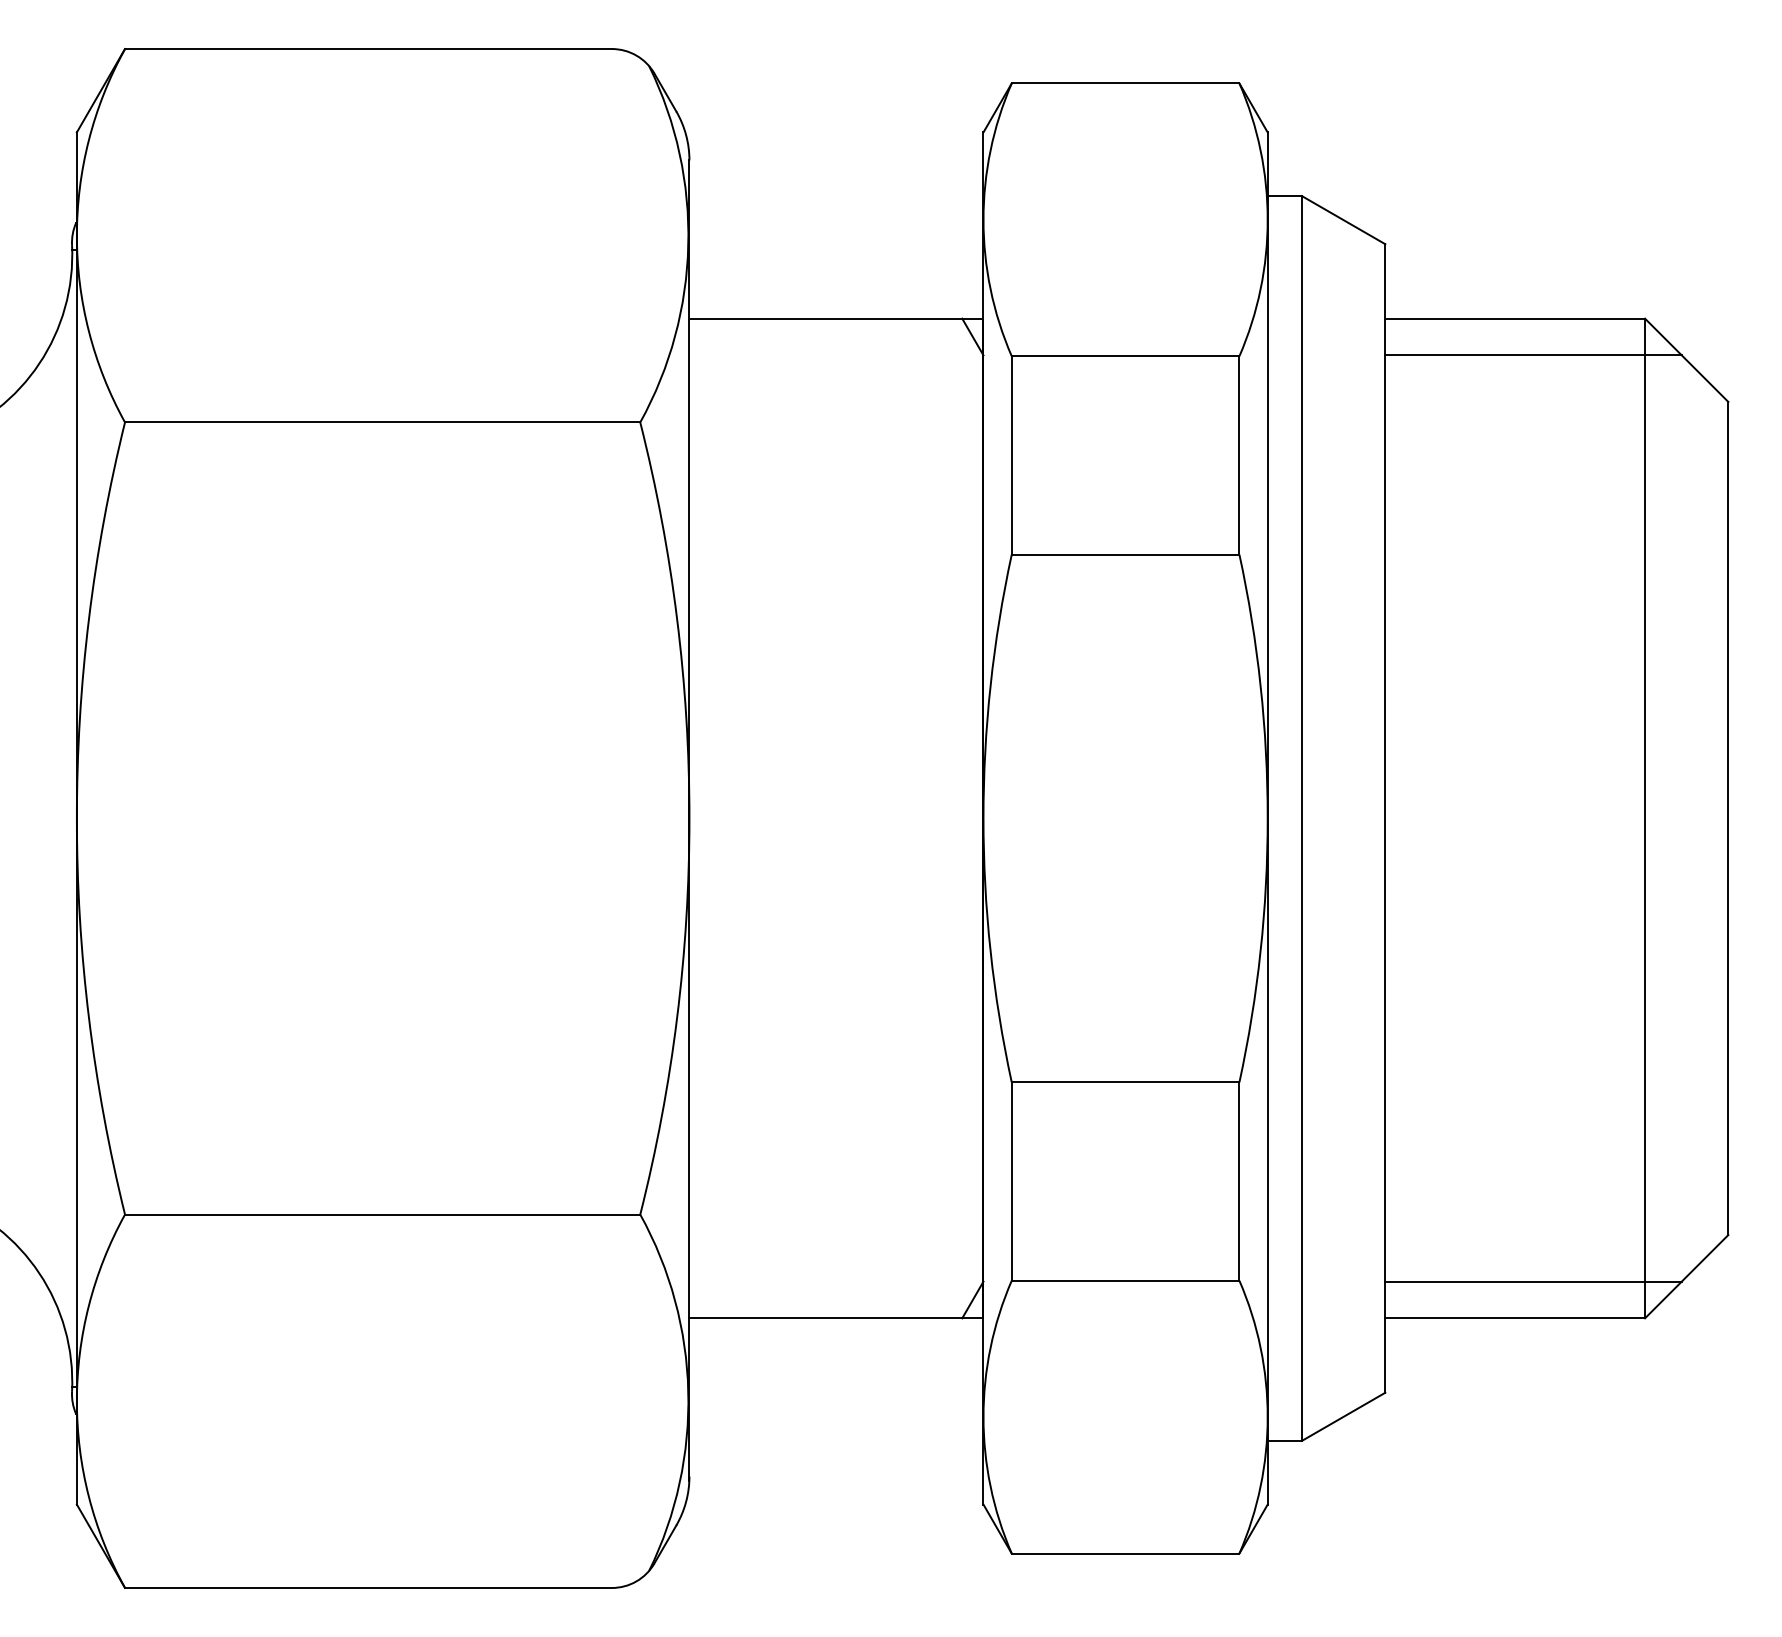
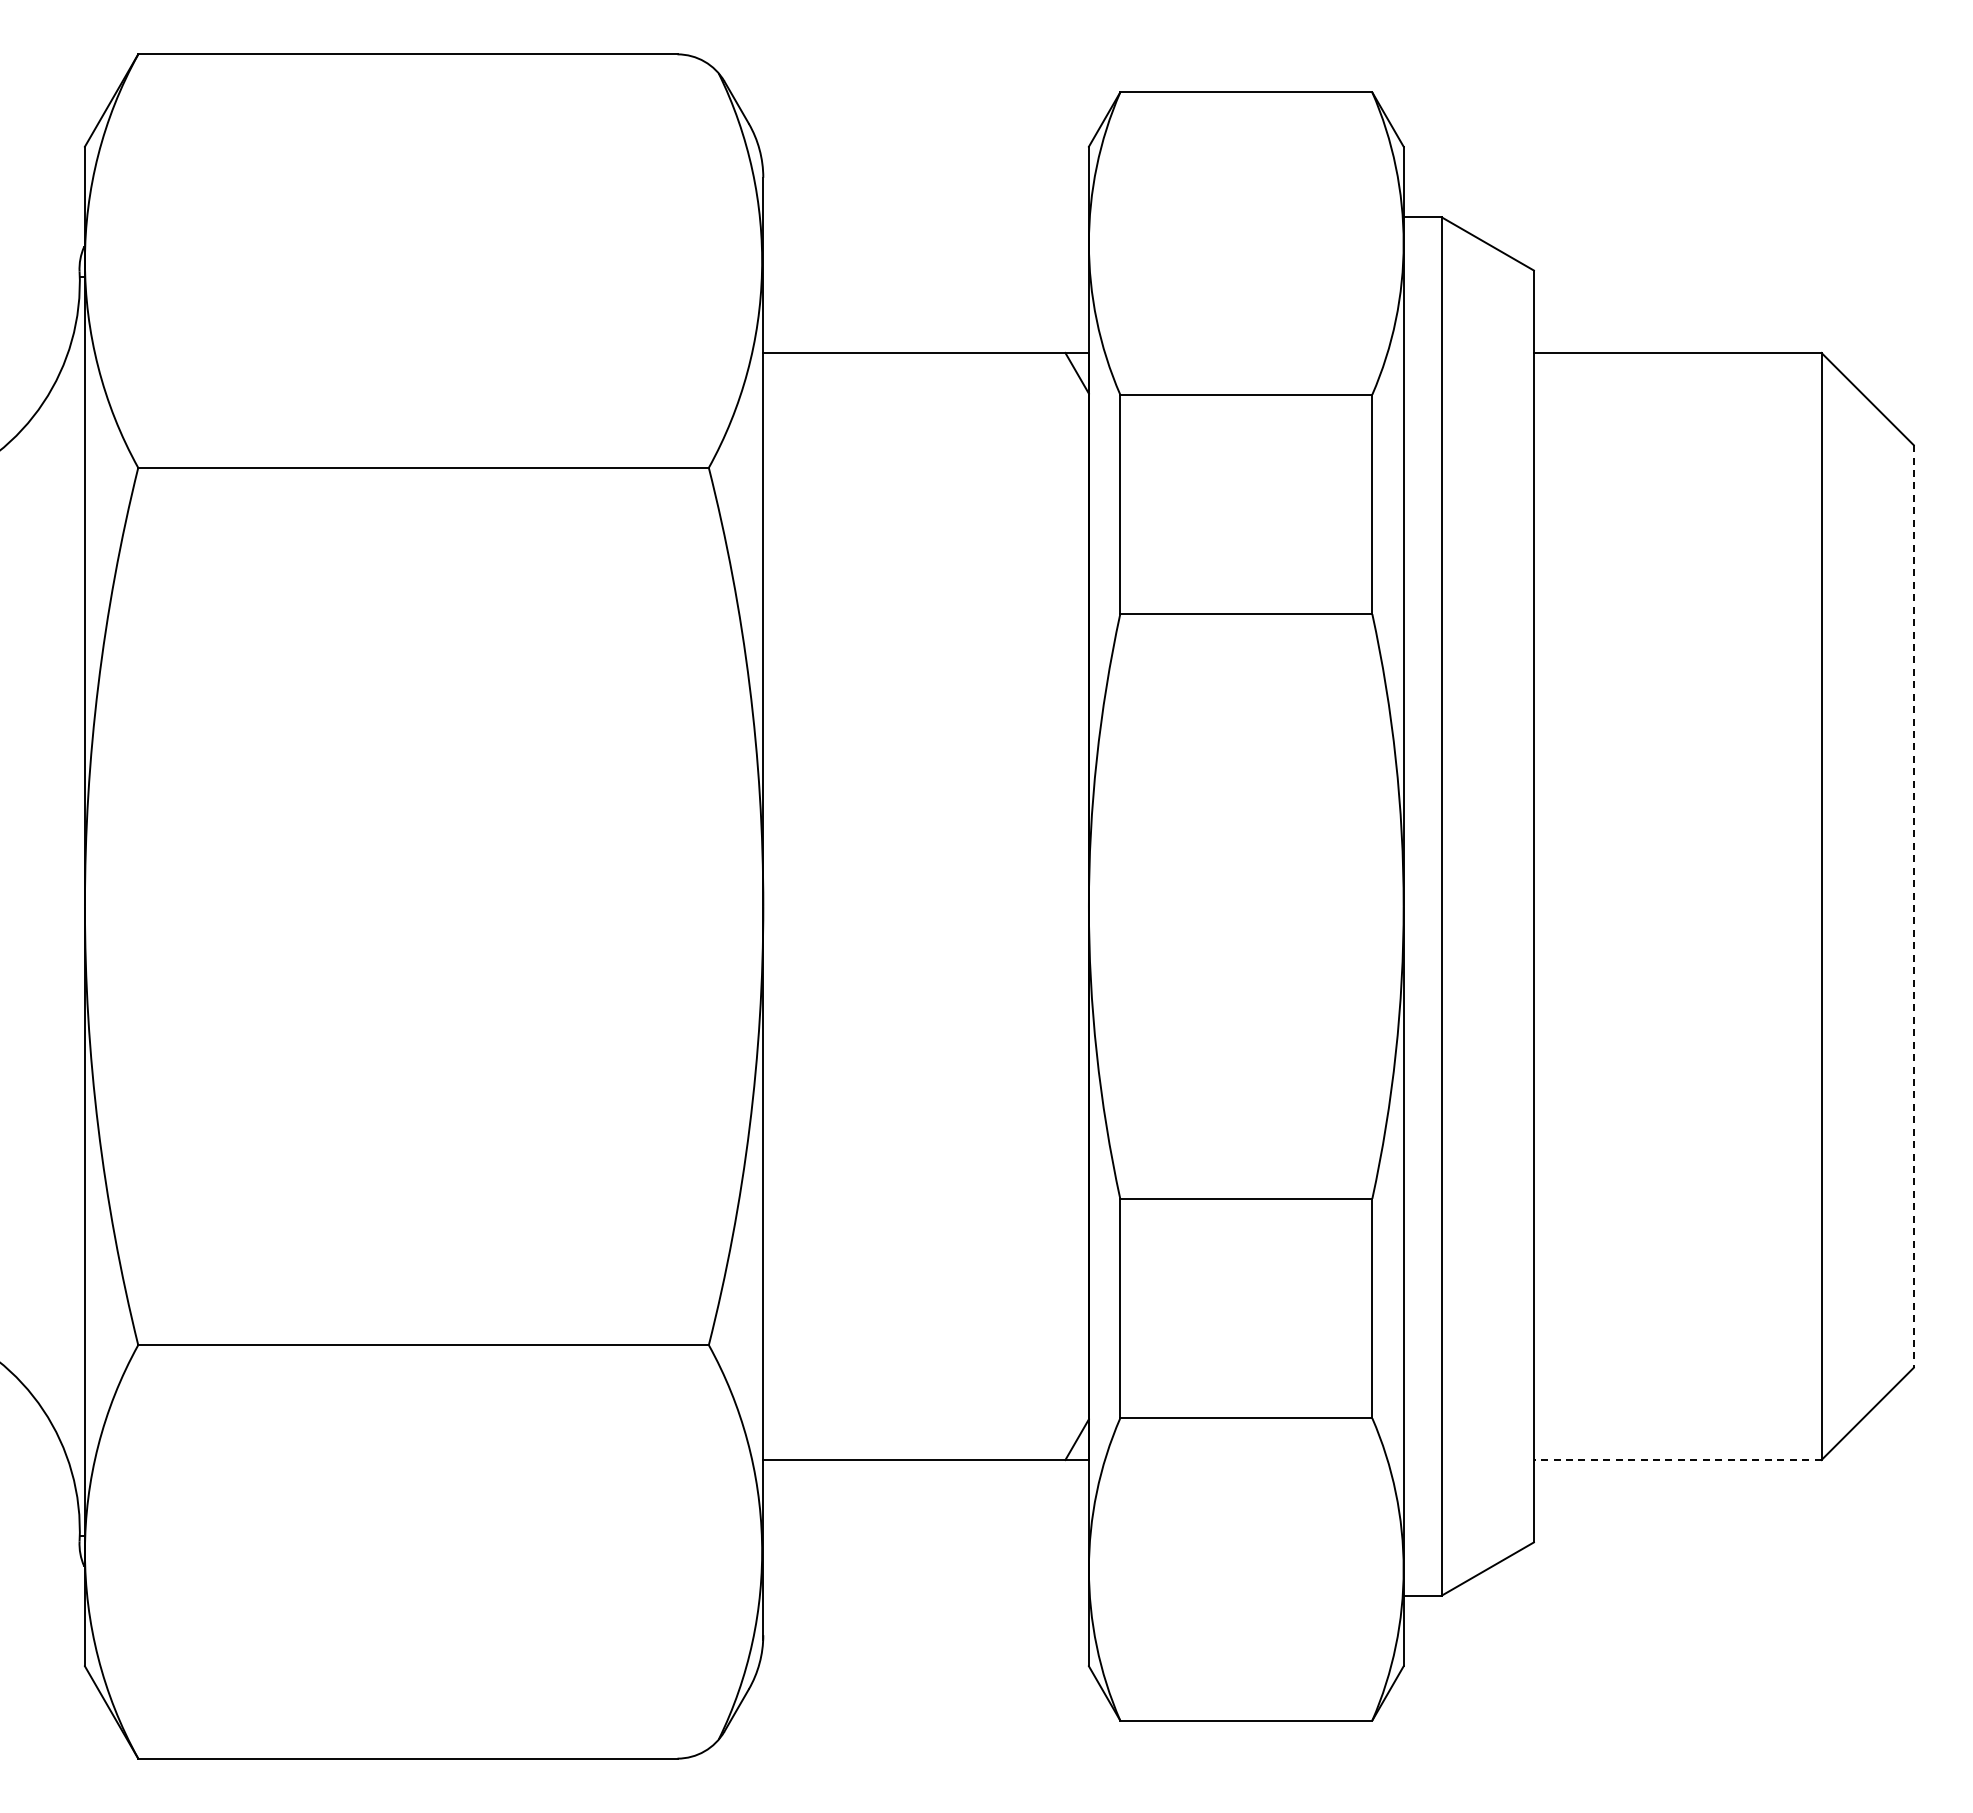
line: (1533, 355) -> (1697, 393), removed
line: (1728, 819) -> (1913, 907), solid -> dashed
line: (1533, 1281) -> (1697, 1419), removed
line: (1514, 1318) -> (1677, 1460), solid -> dashed

